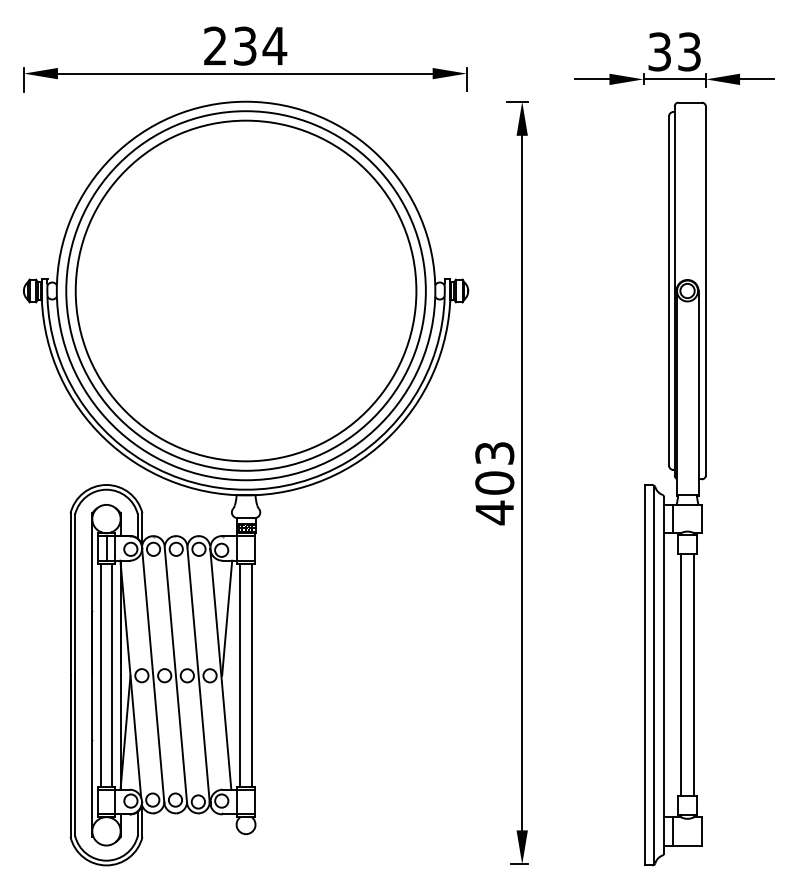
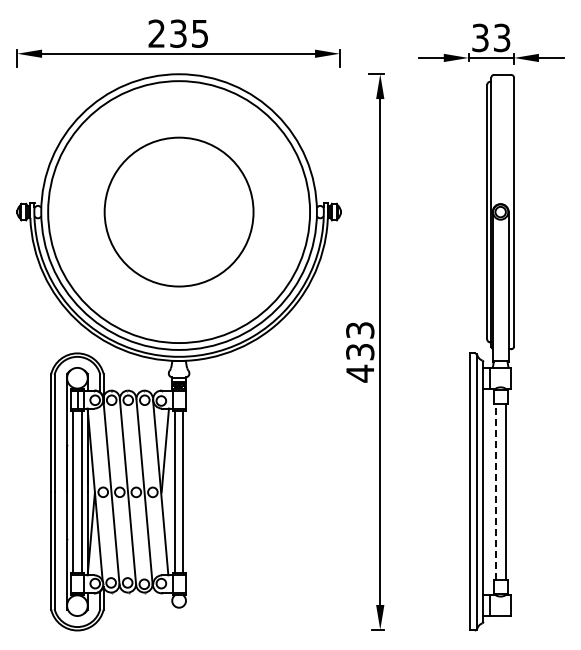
text: (275, 45) -> (200, 33), 234 -> 235
circle: (246, 291) -> (179, 212), size x0.6
text: (495, 482) -> (360, 351), 403 -> 433
line: (680, 674) -> (495, 491), solid -> dashed

